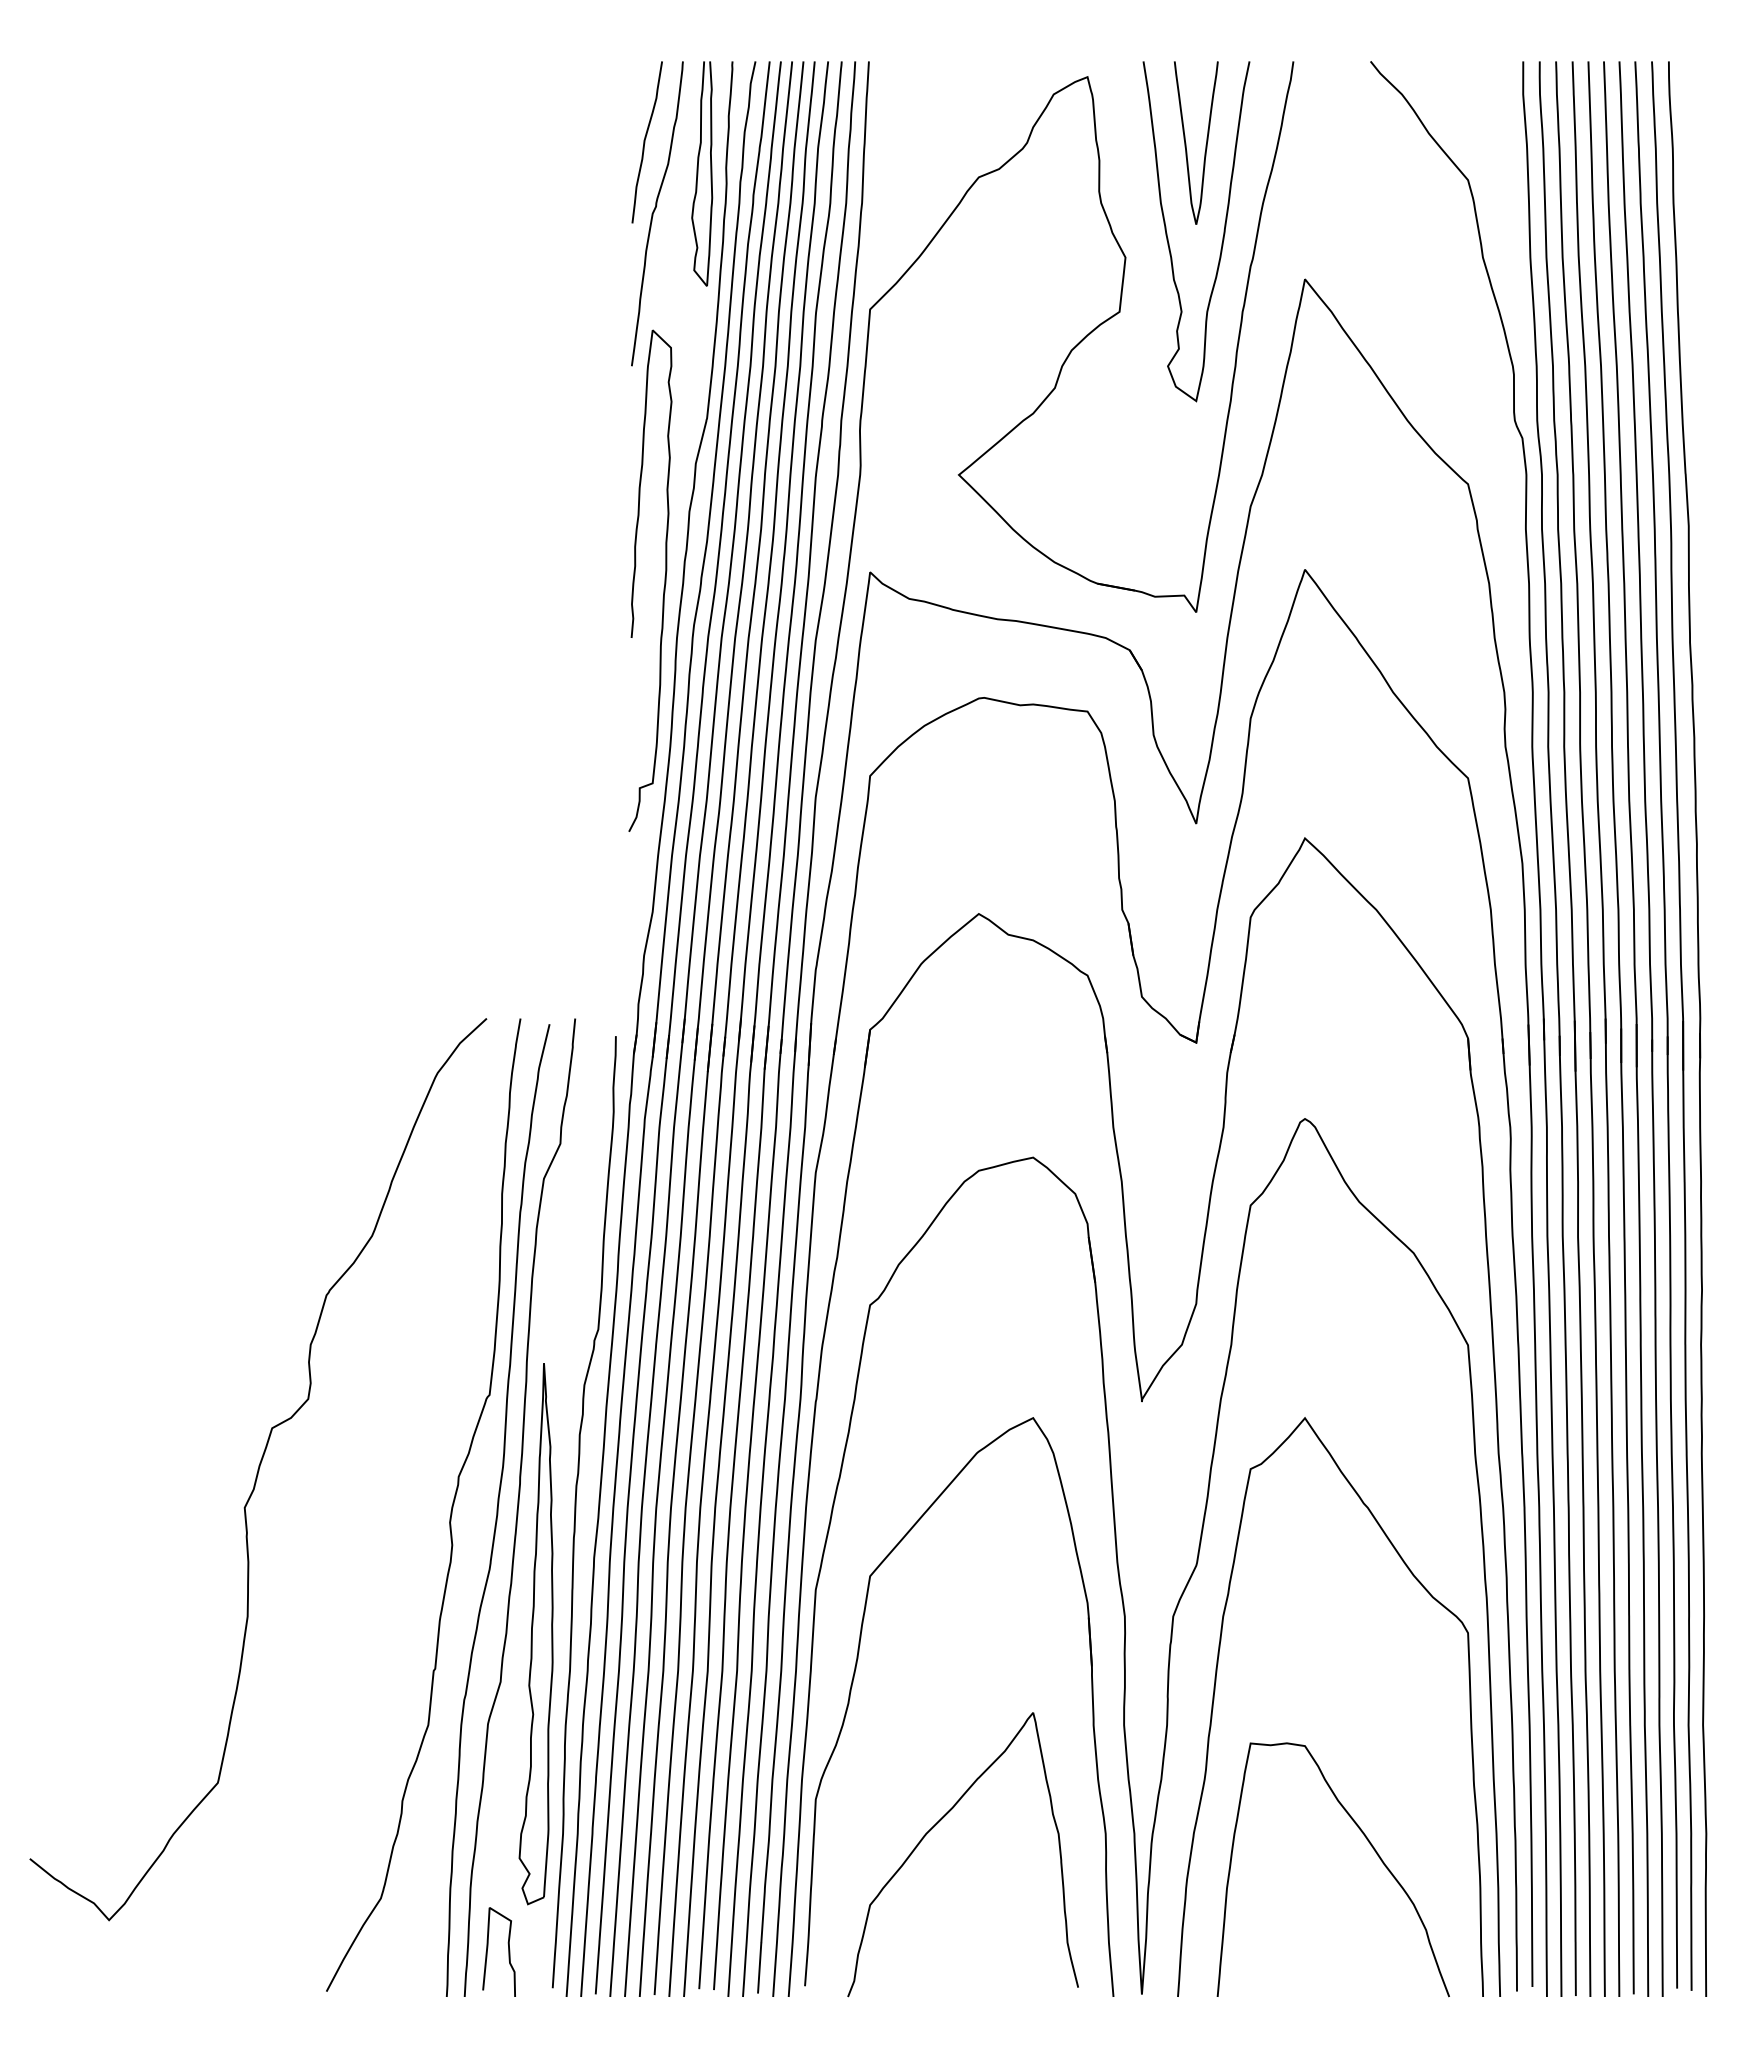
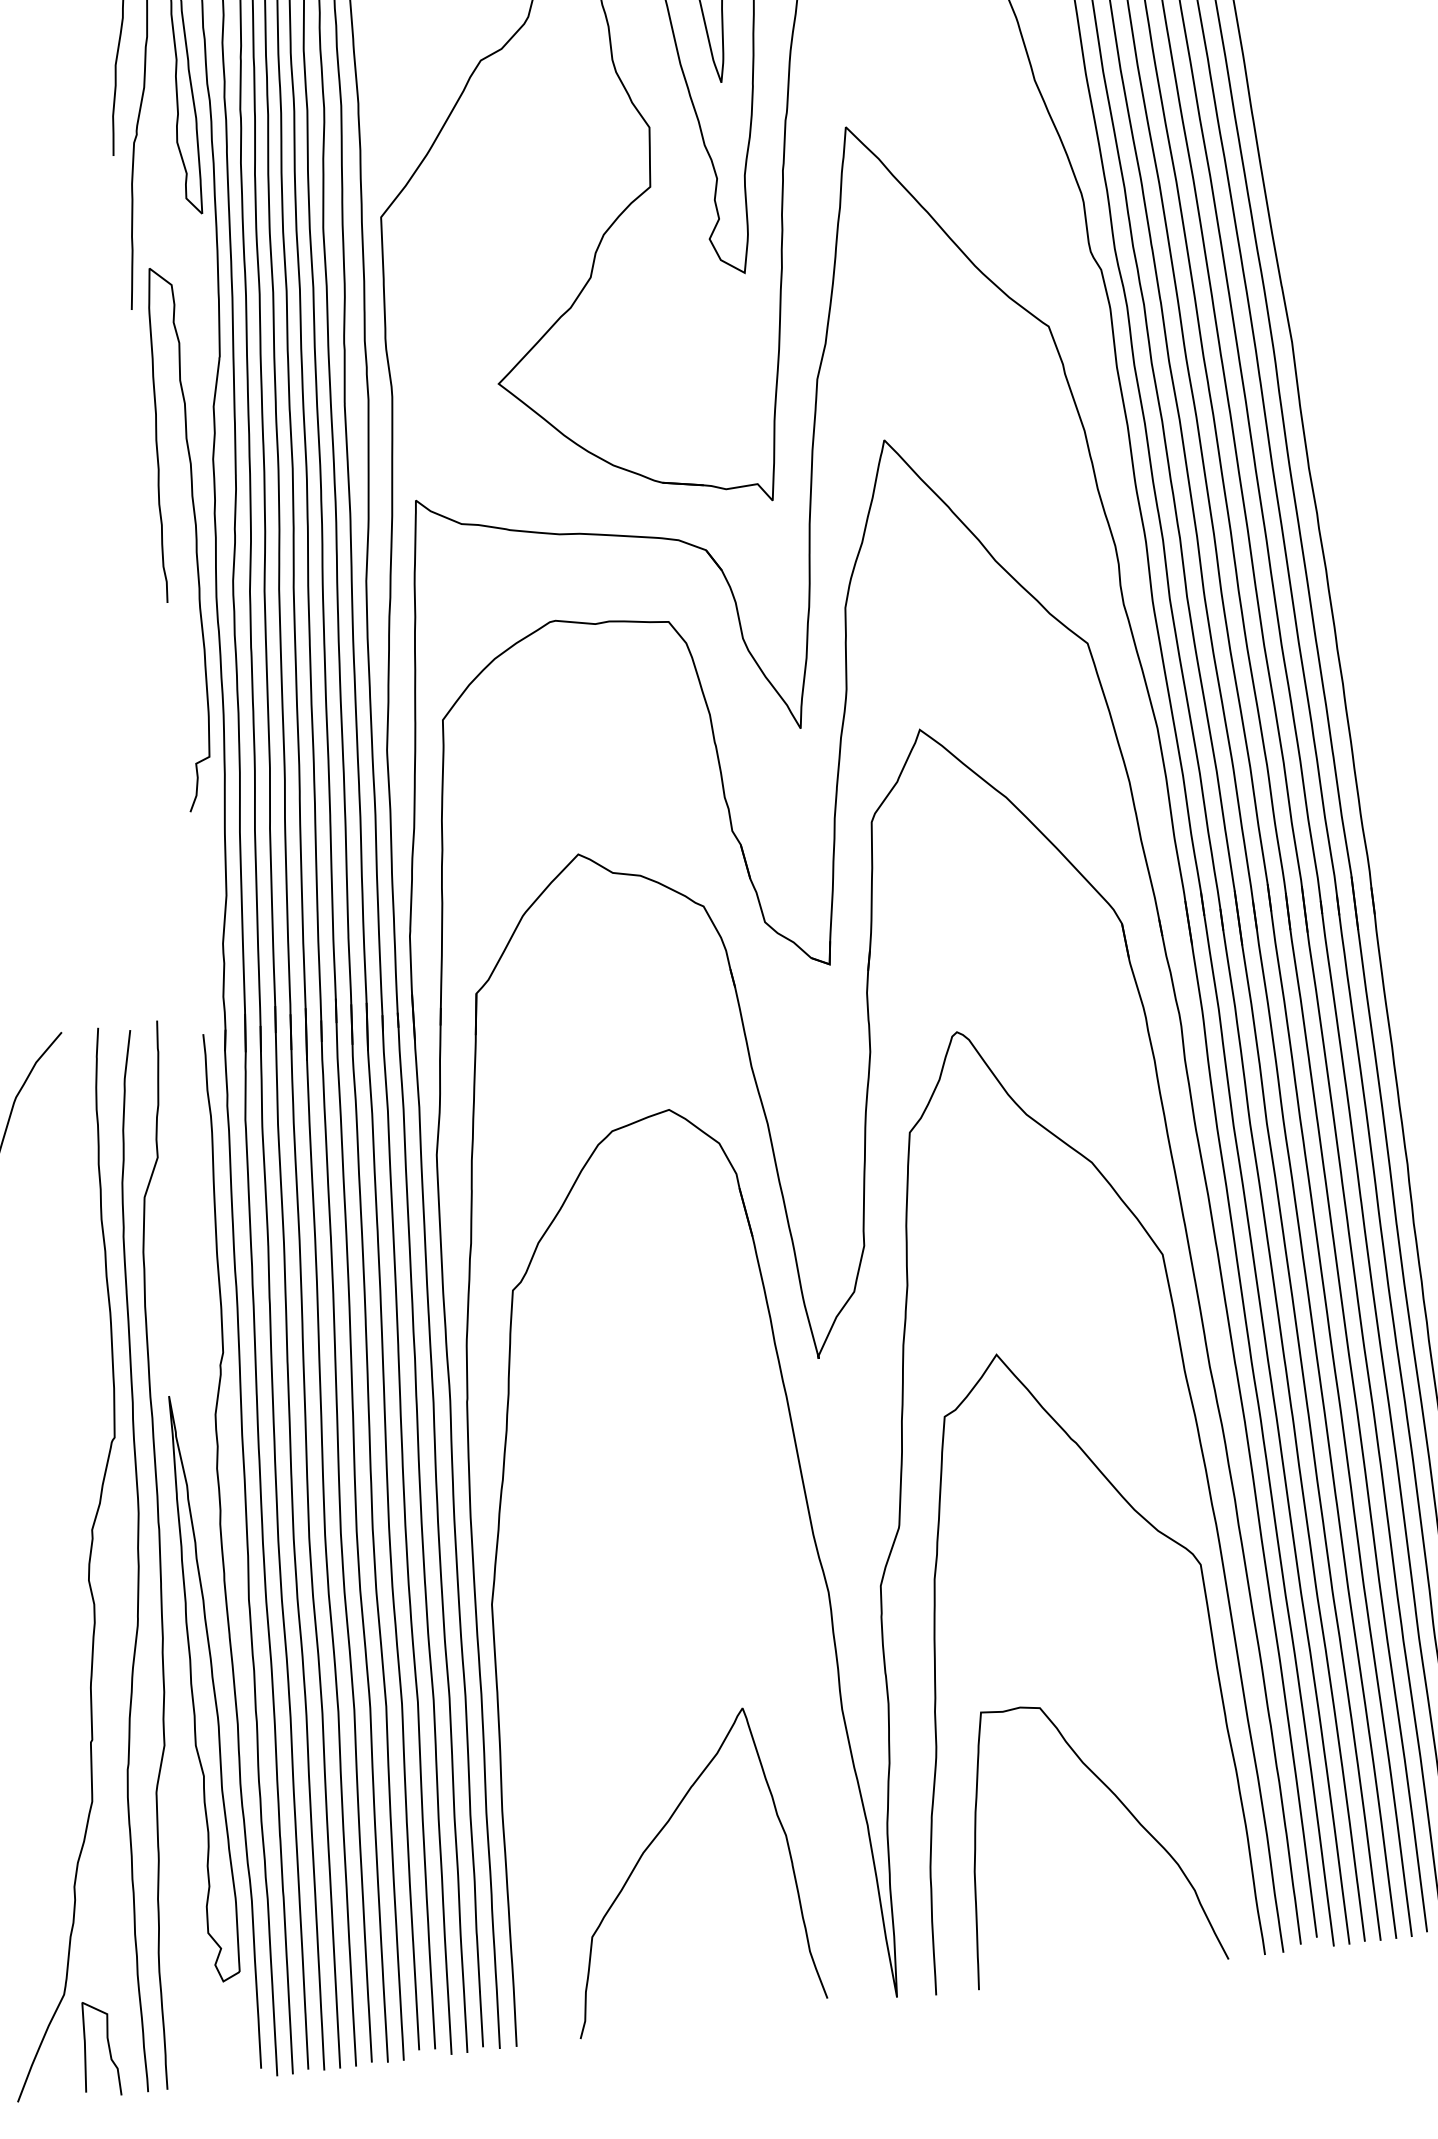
part: (854, 1678) -> (545, 1694), removed
curve: (508, 1951) -> (108, 2047), moved

